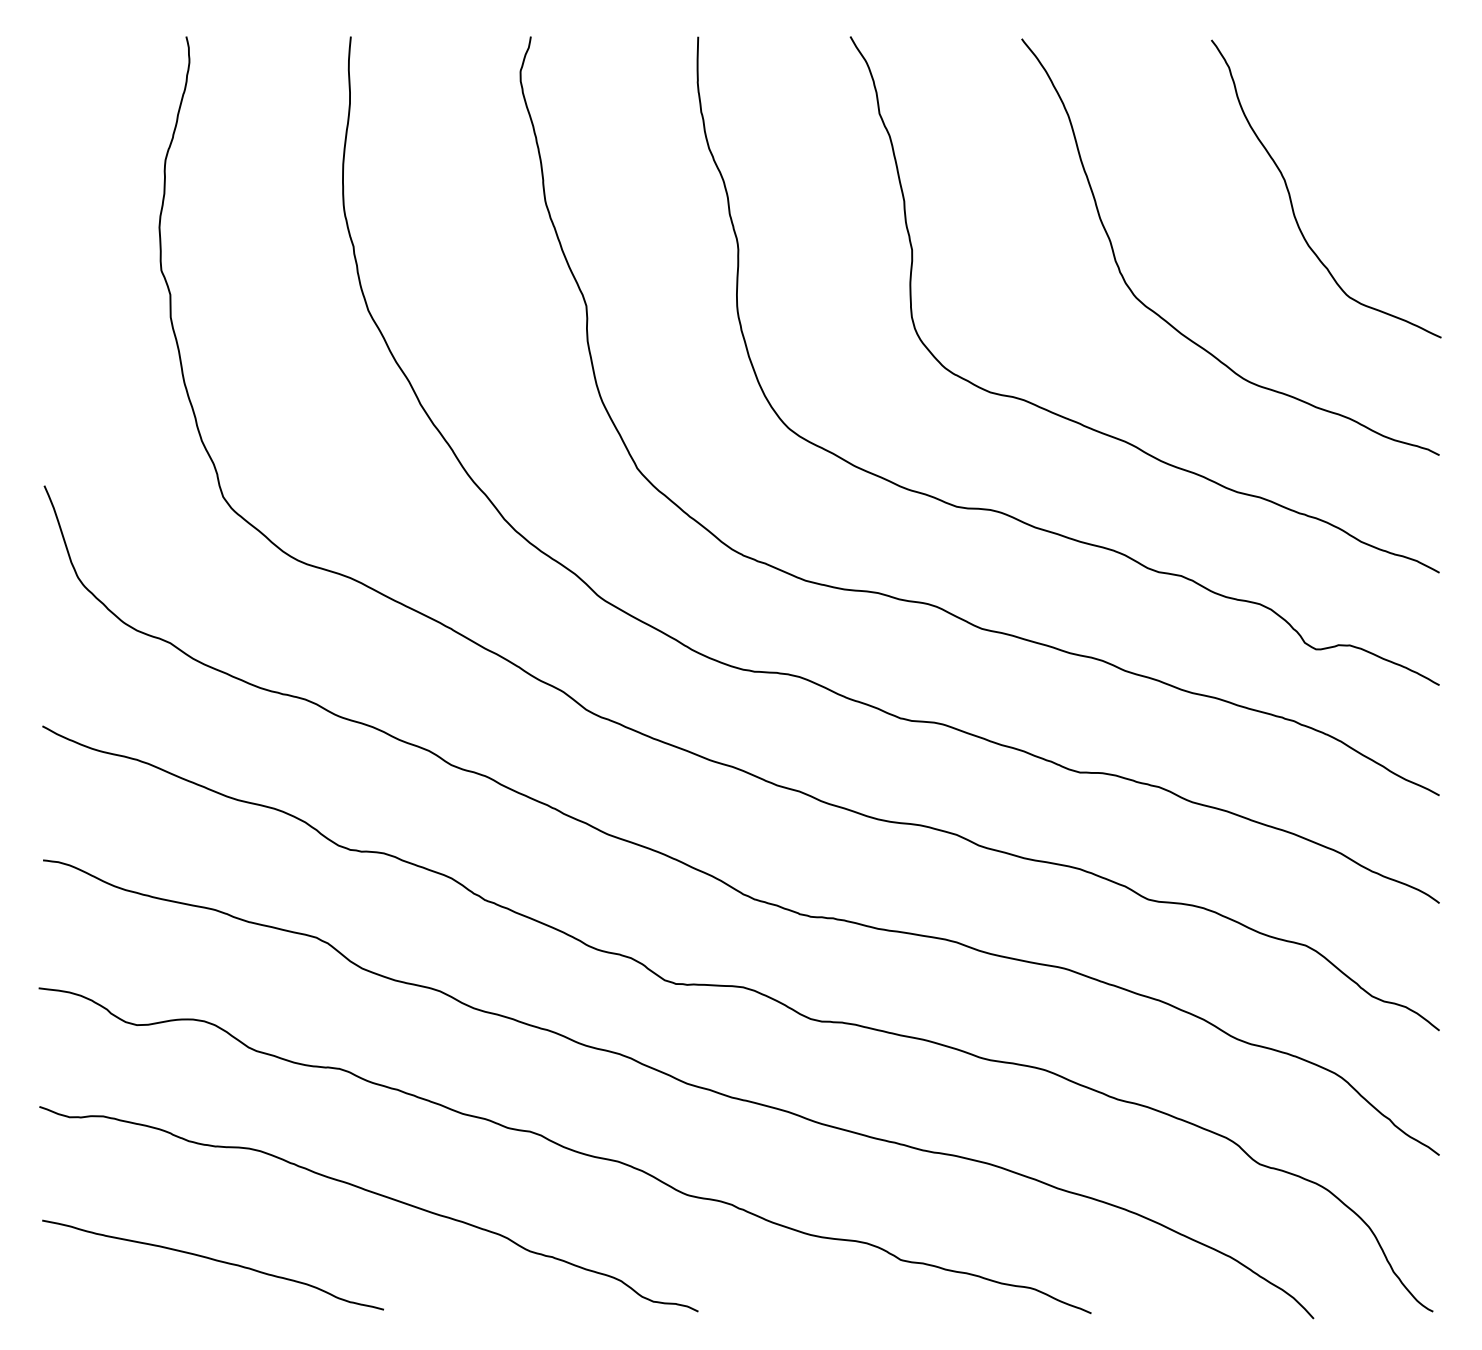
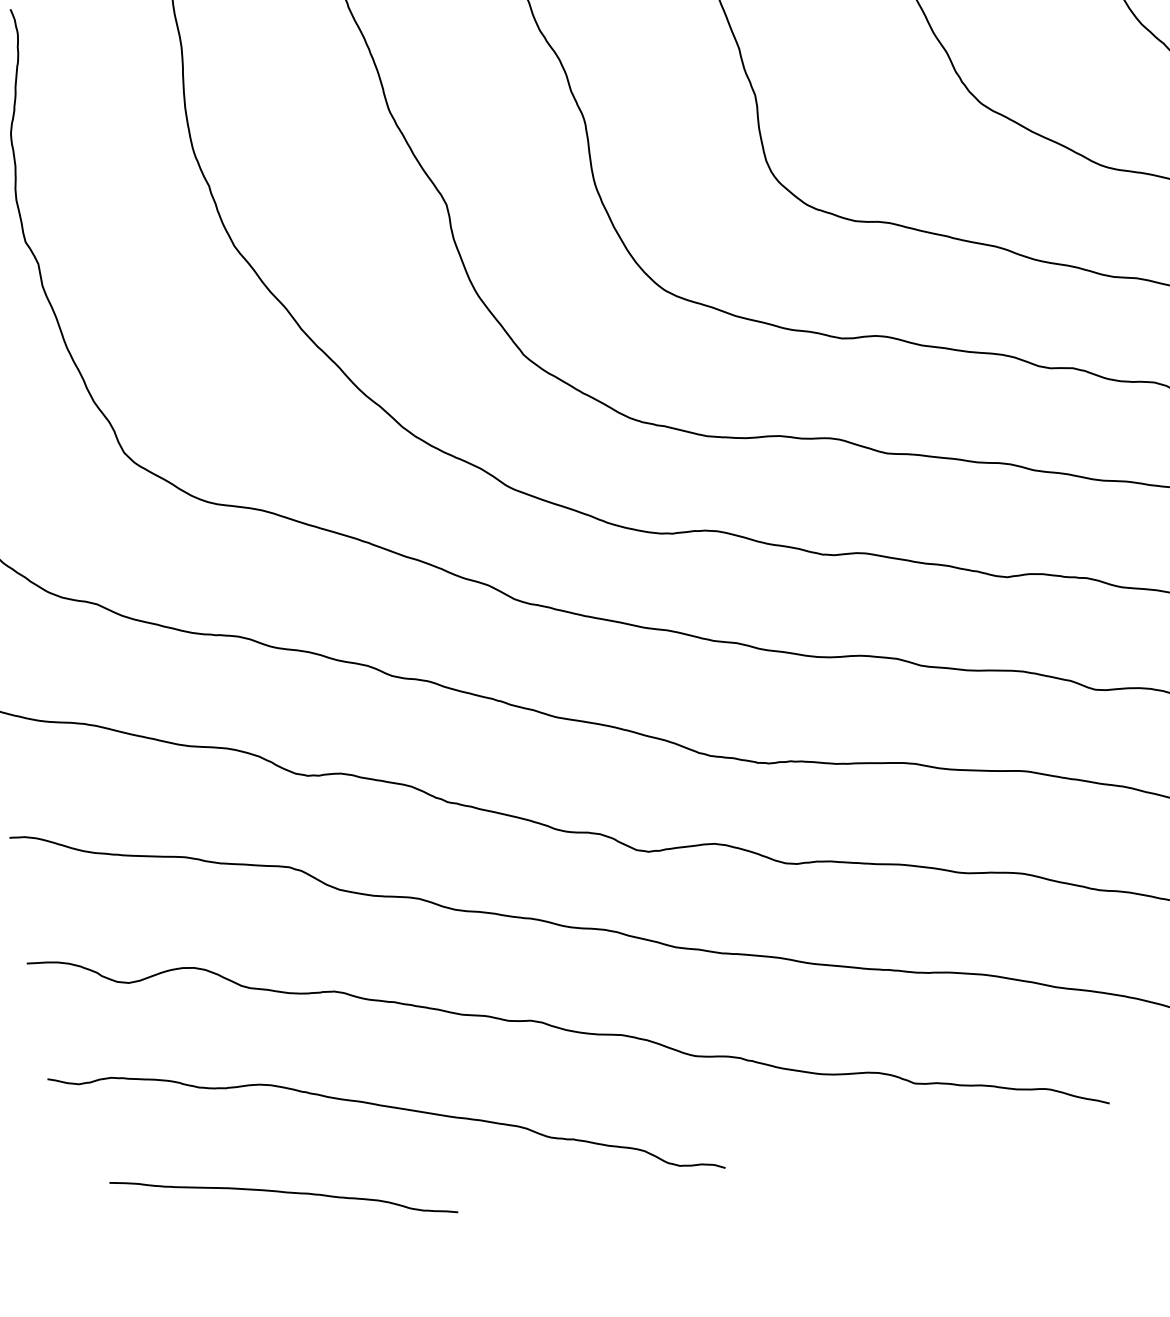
curve: (212, 1260) -> (282, 1193), moved

